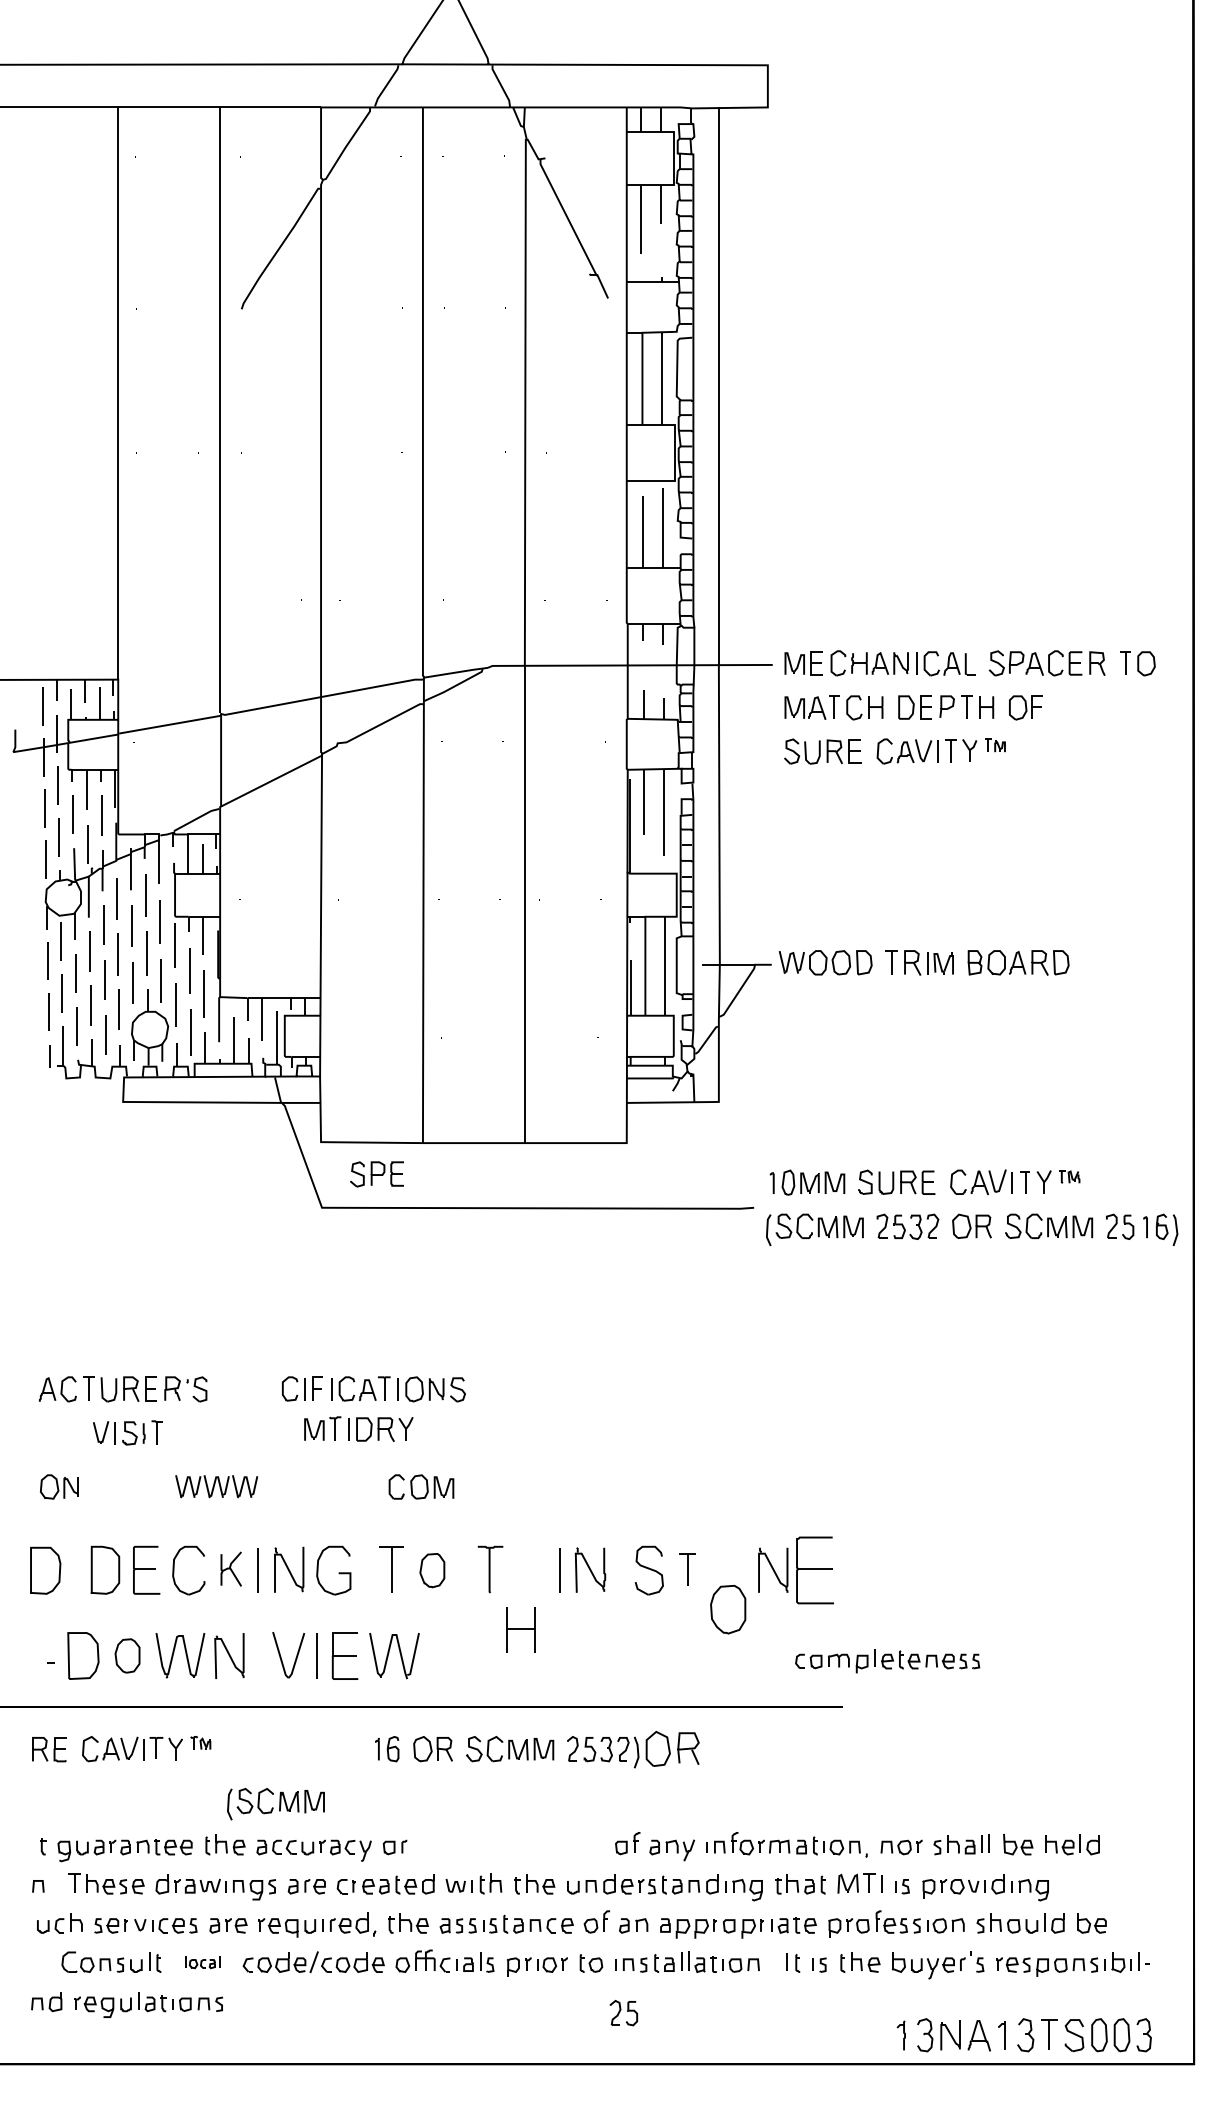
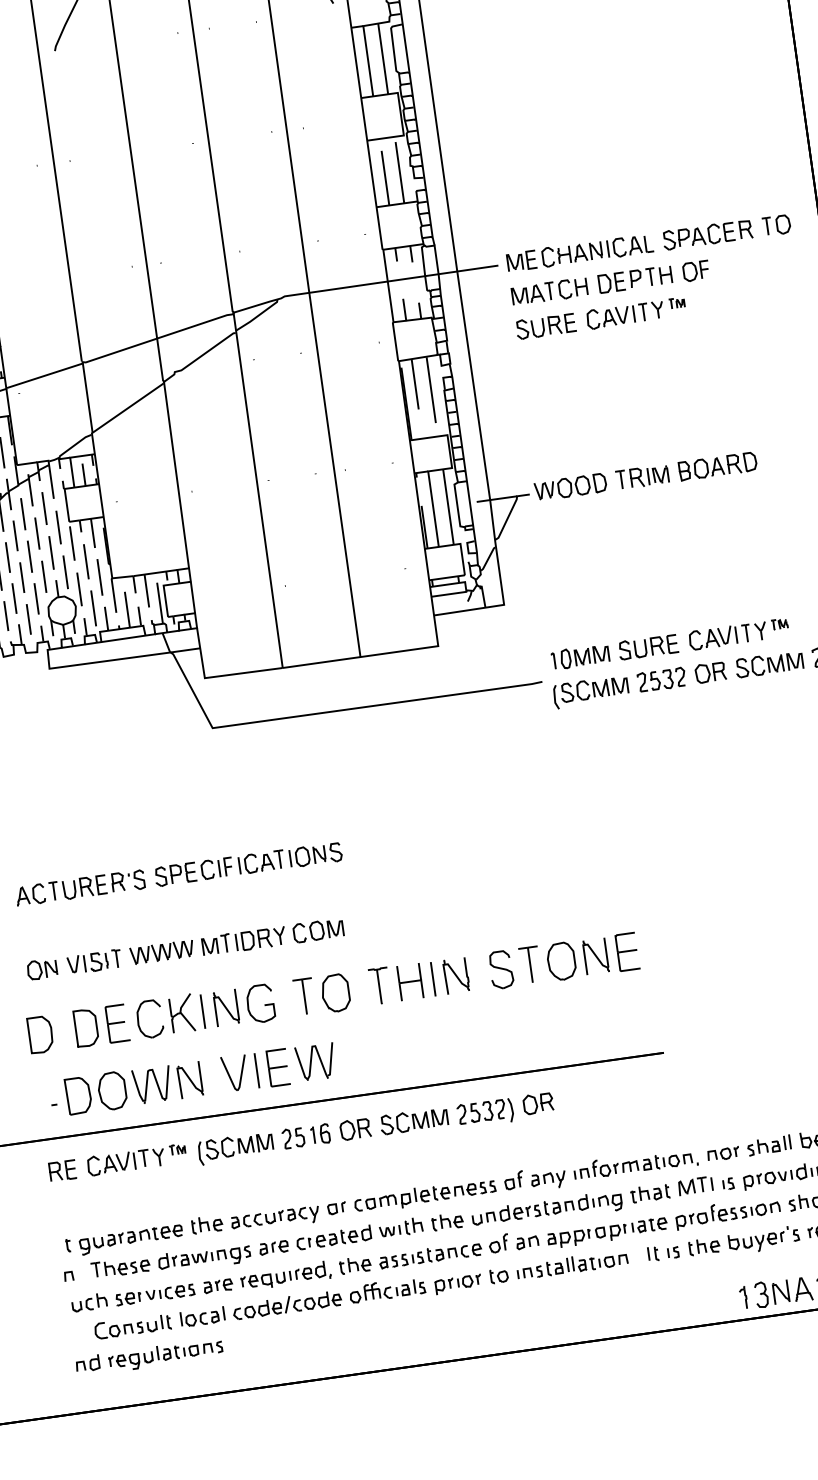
part: (376, 1174) -> (175, 874), moved
part: (358, 1428) -> (243, 940), moved
part: (127, 1432) -> (94, 961), moved
part: (231, 1568) -> (182, 1013), size x1.43
part: (687, 1569) -> (530, 964), size x1.43
part: (814, 1569) -> (627, 951), size x0.71
part: (432, 1570) -> (335, 993), size x1.43
part: (728, 1609) -> (561, 961), moved
part: (520, 1629) -> (409, 981), moved
part: (127, 1655) -> (112, 1090), size x1.43
part: (887, 1661) -> (425, 1196), moved
part: (672, 1749) -> (538, 1103), size x0.71
part: (275, 1804) -> (235, 1148), moved
part: (202, 1962) -> (202, 1316), size x1.67
part: (623, 2013) -> (293, 1138), moved

